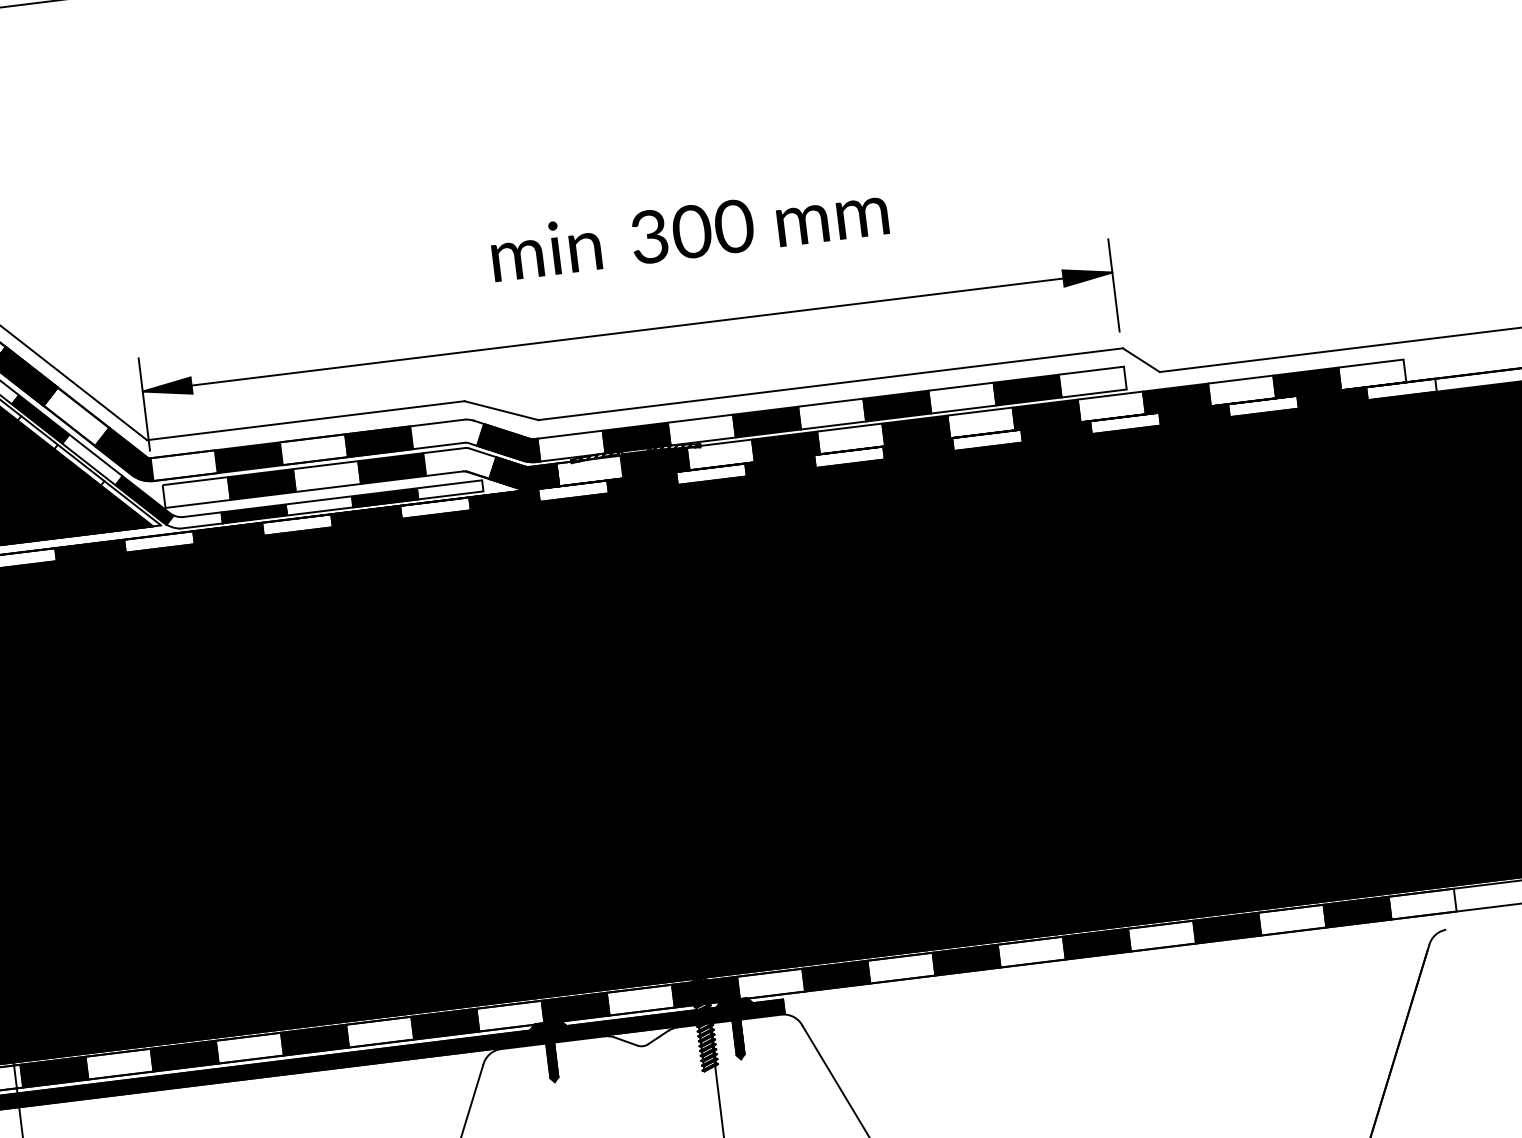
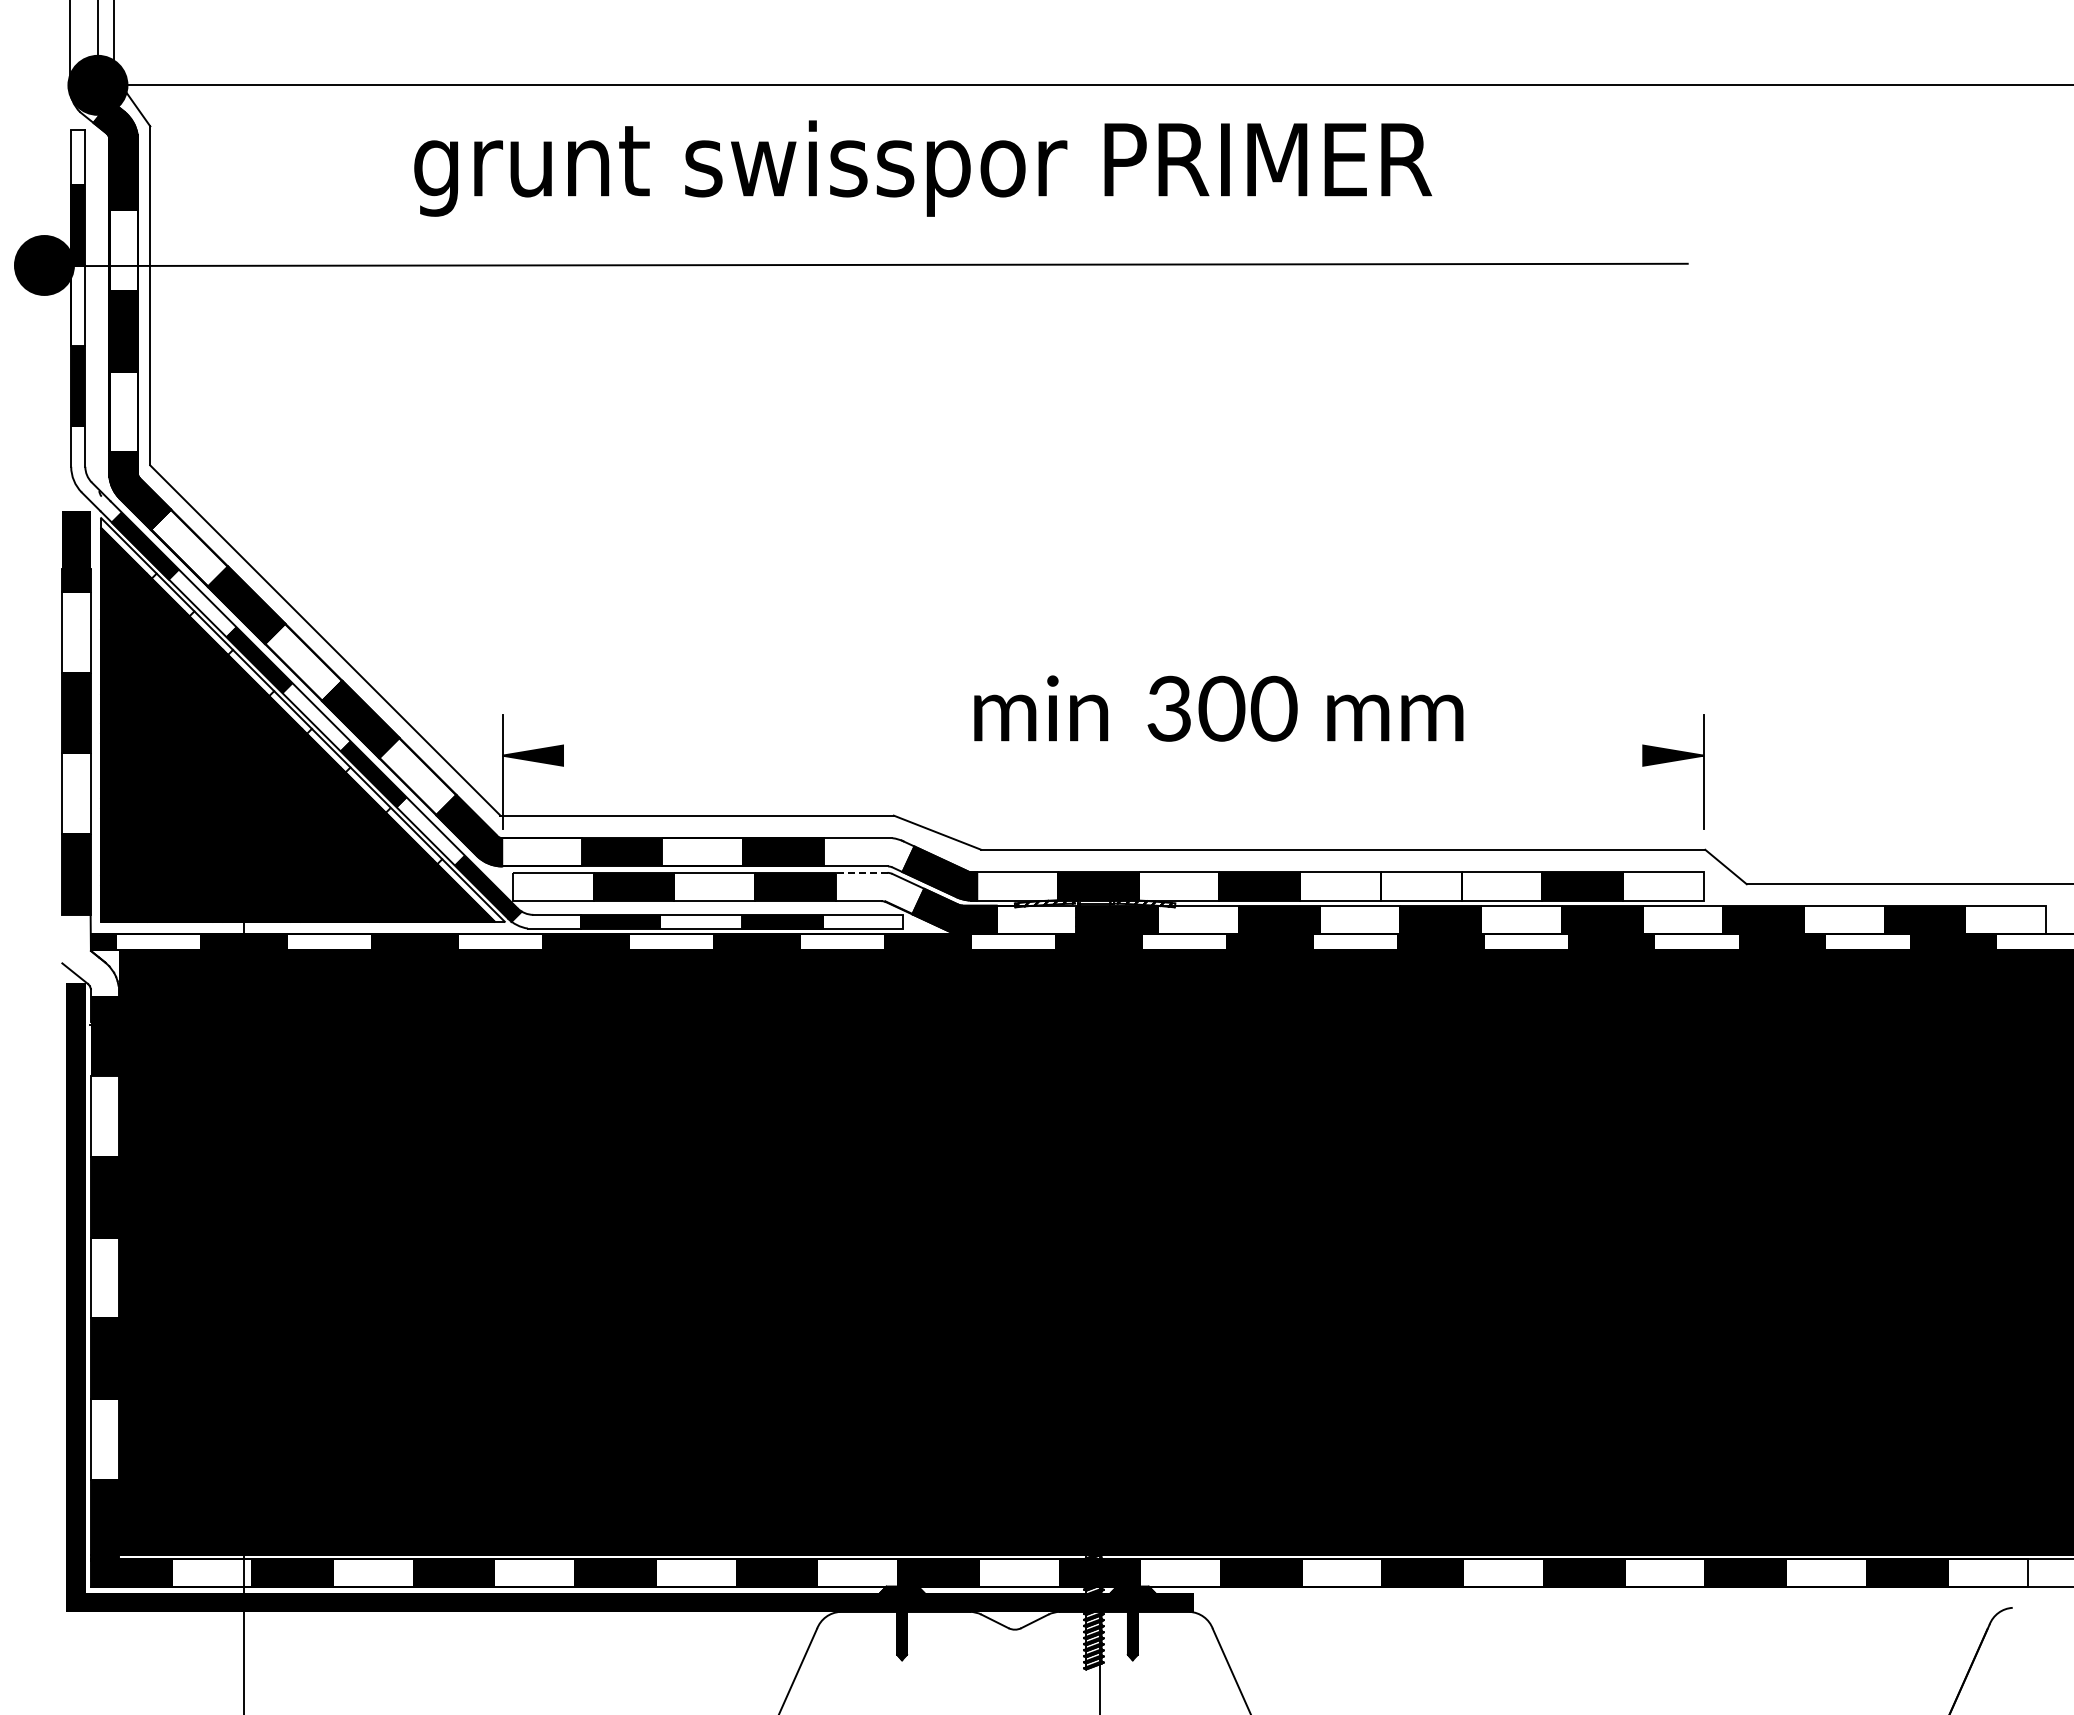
text: (689, 231) -> (1218, 708), moved
line: (627, 331) -> (1102, 755), removed
fill: (896, 406) -> (1420, 886), removed
line: (444, 450) -> (861, 872), solid -> dashed

